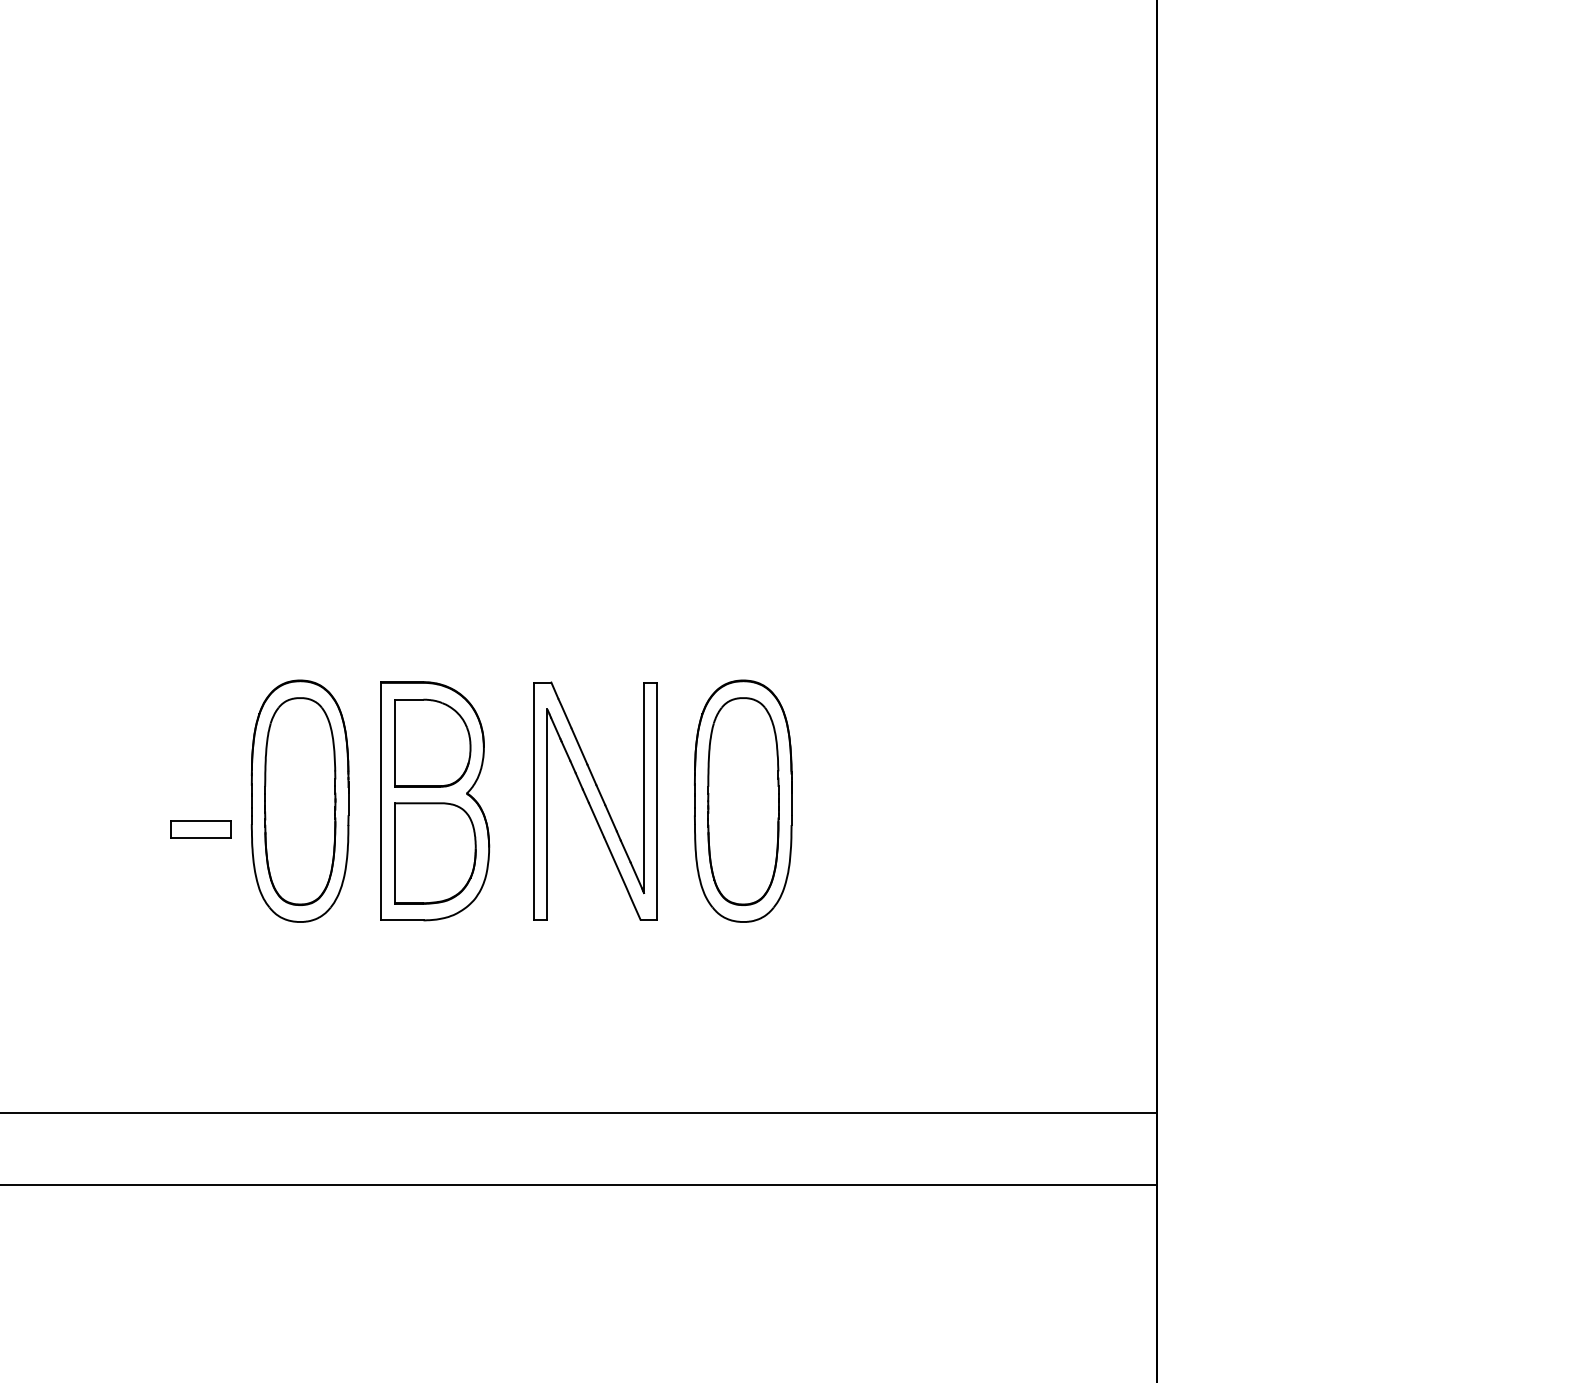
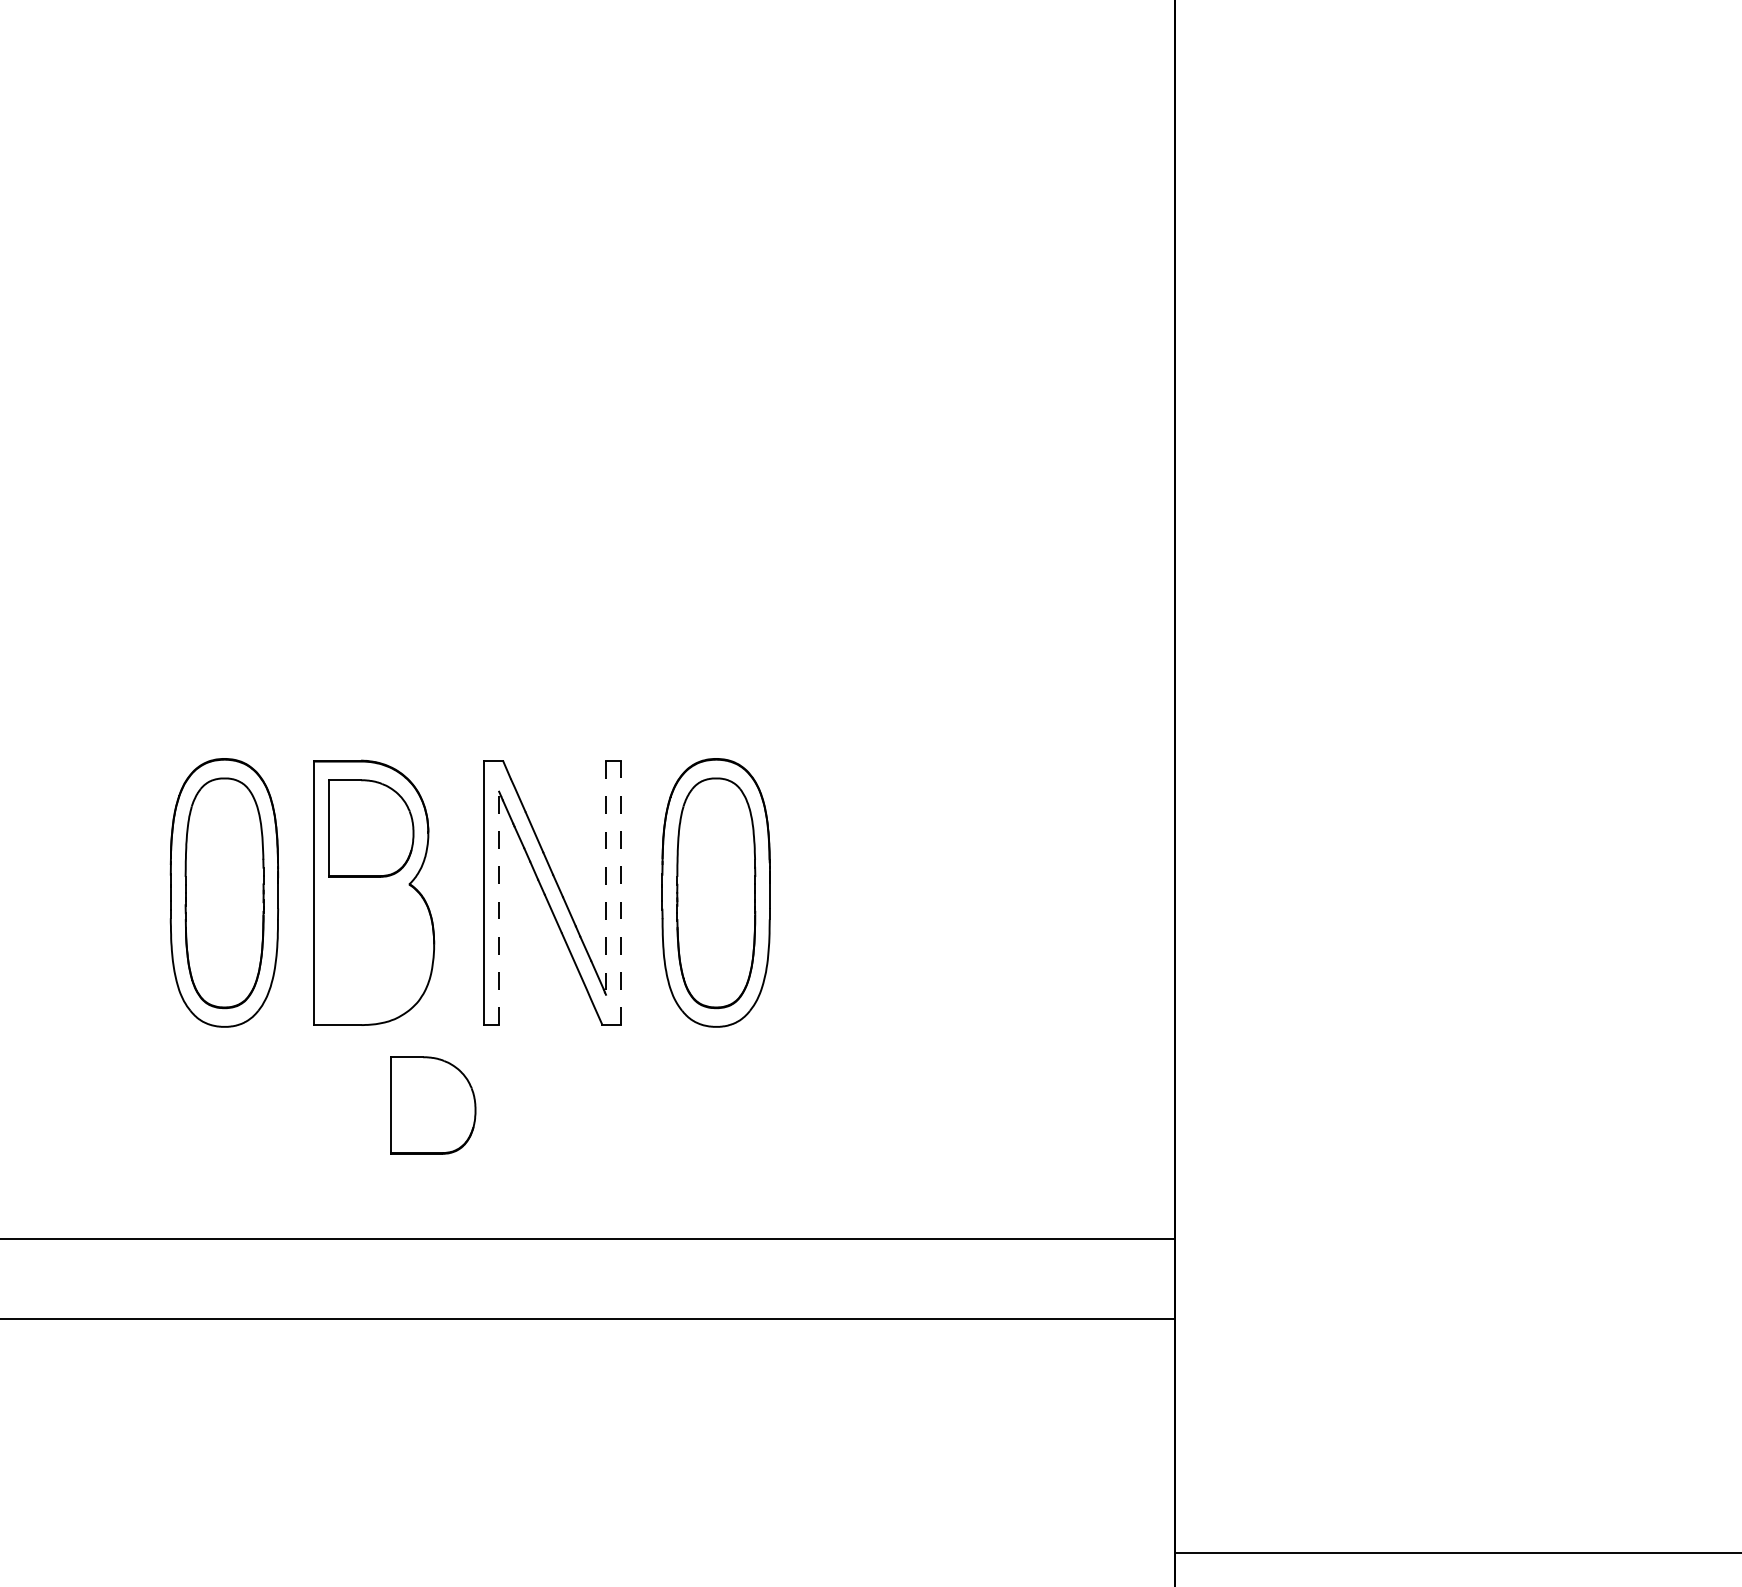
line: (644, 788) -> (606, 878), solid -> dashed
line: (657, 801) -> (620, 893), solid -> dashed
line: (547, 814) -> (498, 907), solid -> dashed
part: (201, 829) -> (114, 924), removed
part: (435, 853) -> (374, 950), removed
part: (488, 992) -> (433, 1105), added

